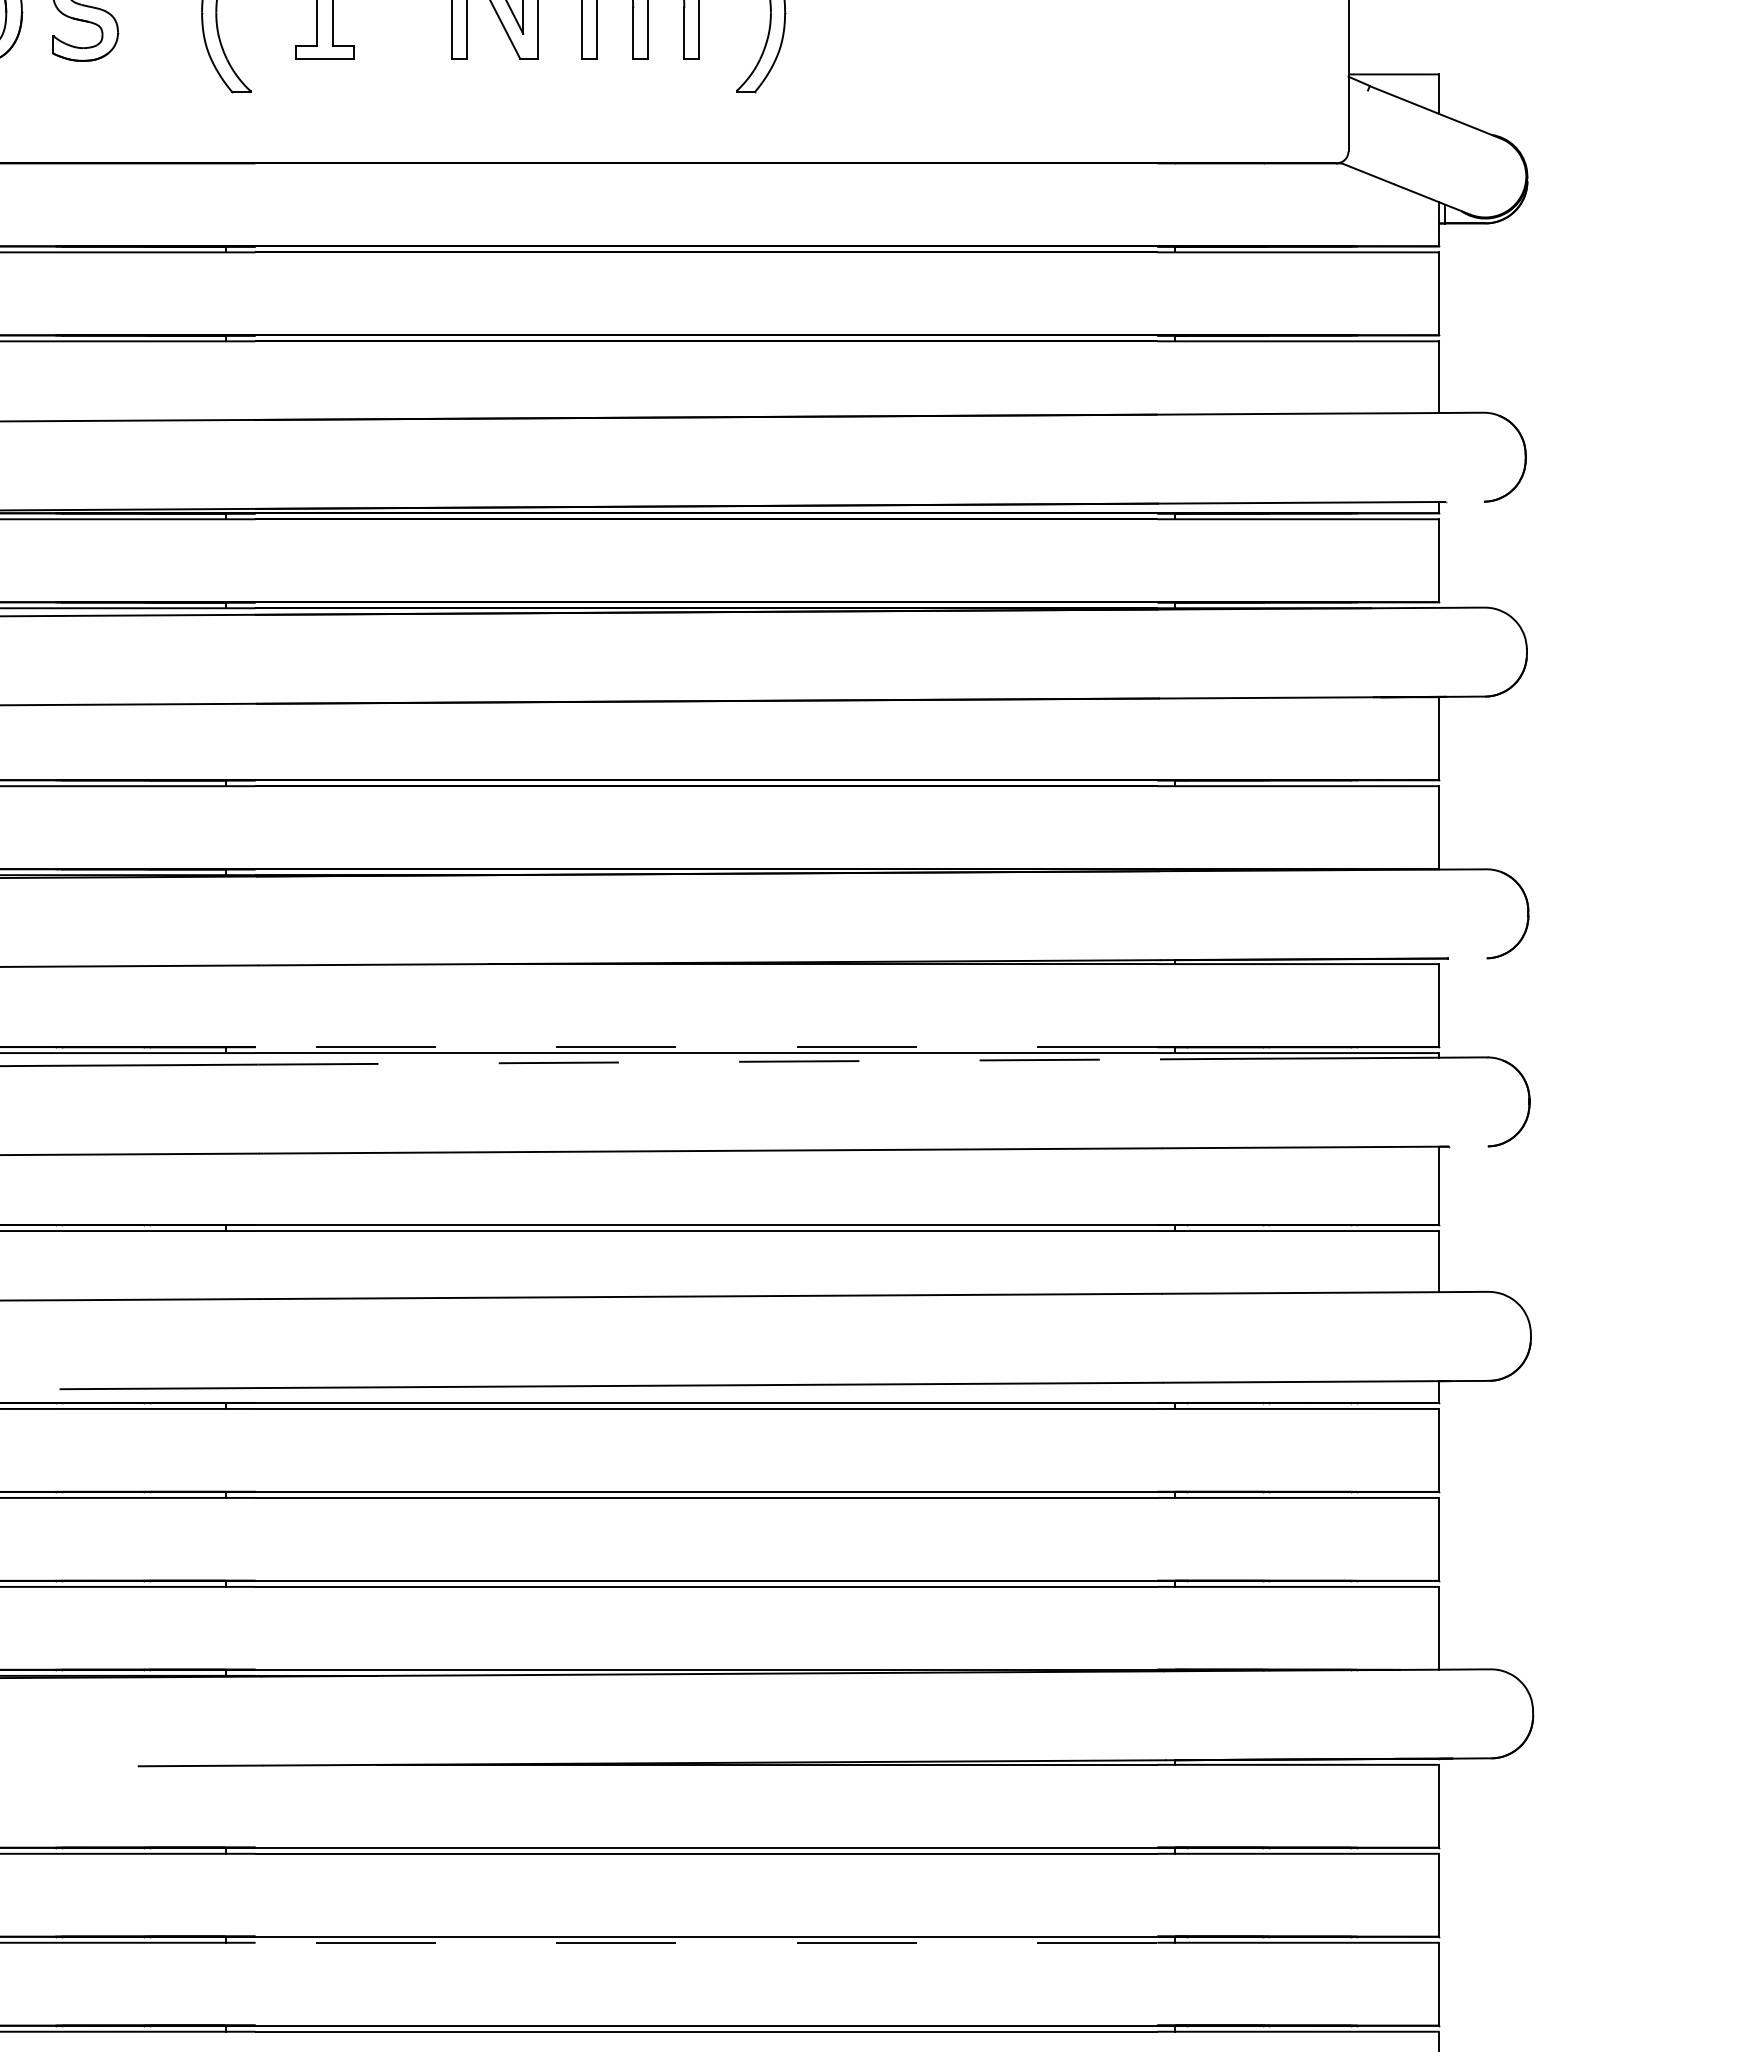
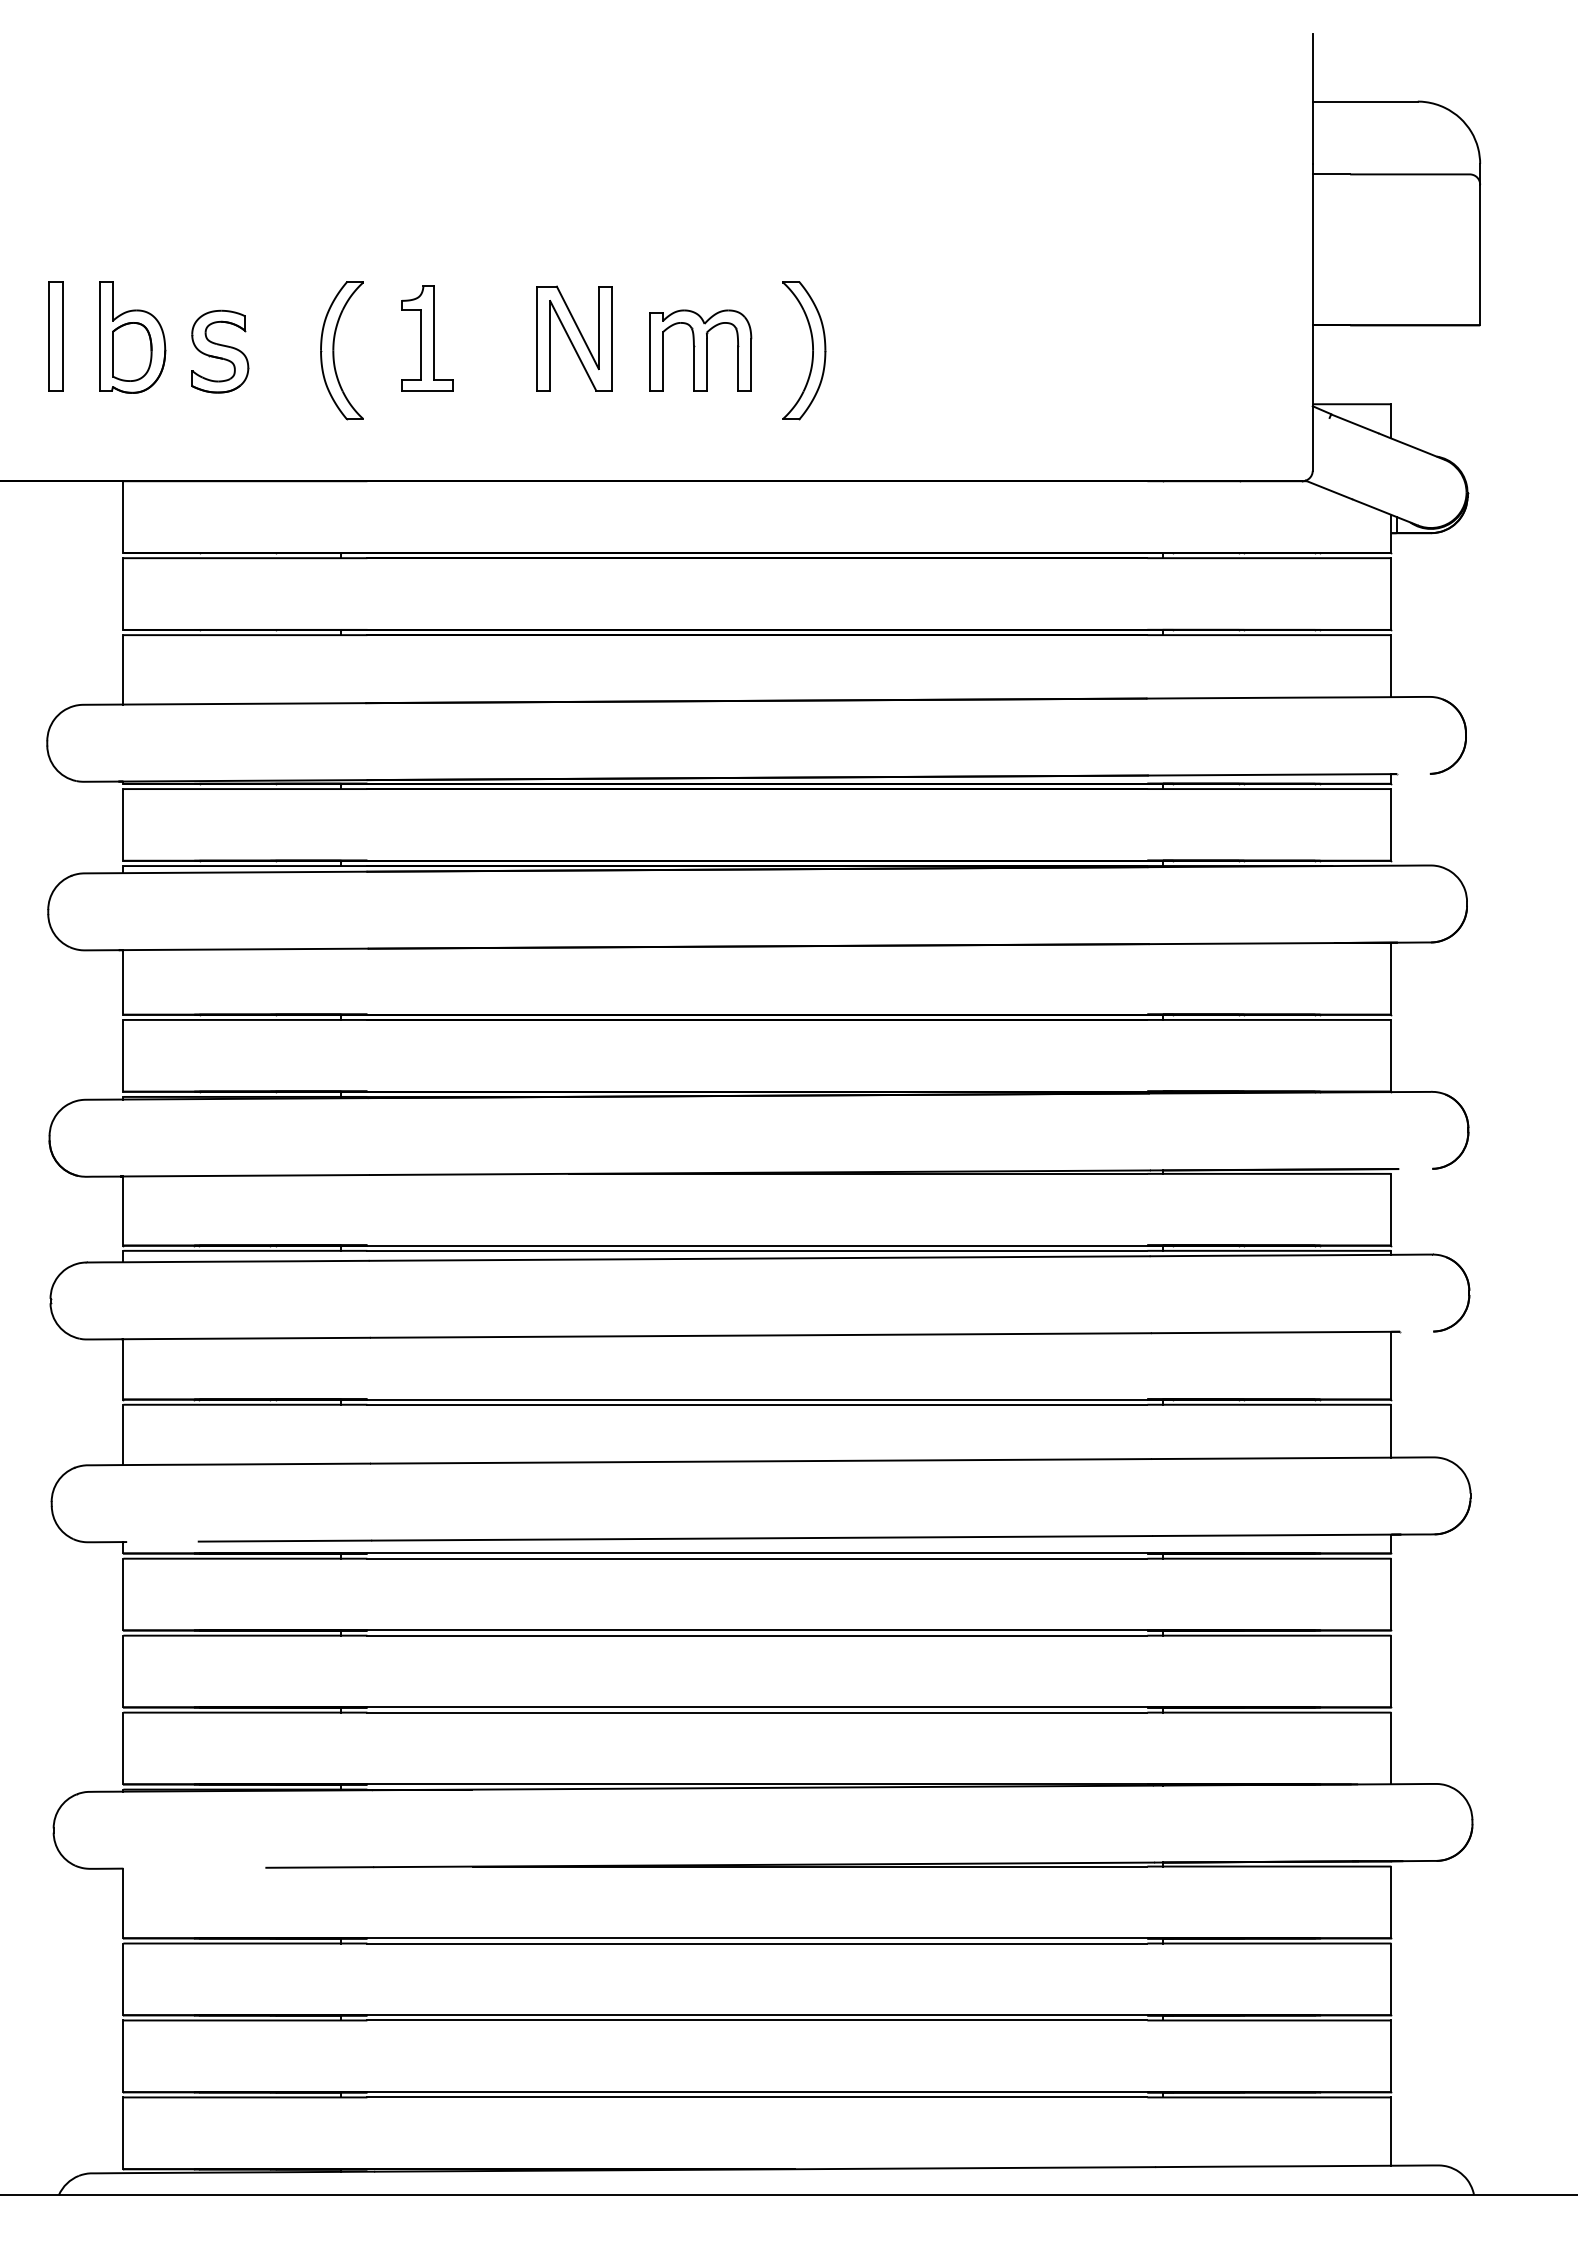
line: (705, 1046) -> (756, 1245), dashed -> solid
line: (710, 1061) -> (760, 1258), dashed -> solid
line: (705, 1942) -> (756, 2020), dashed -> solid

